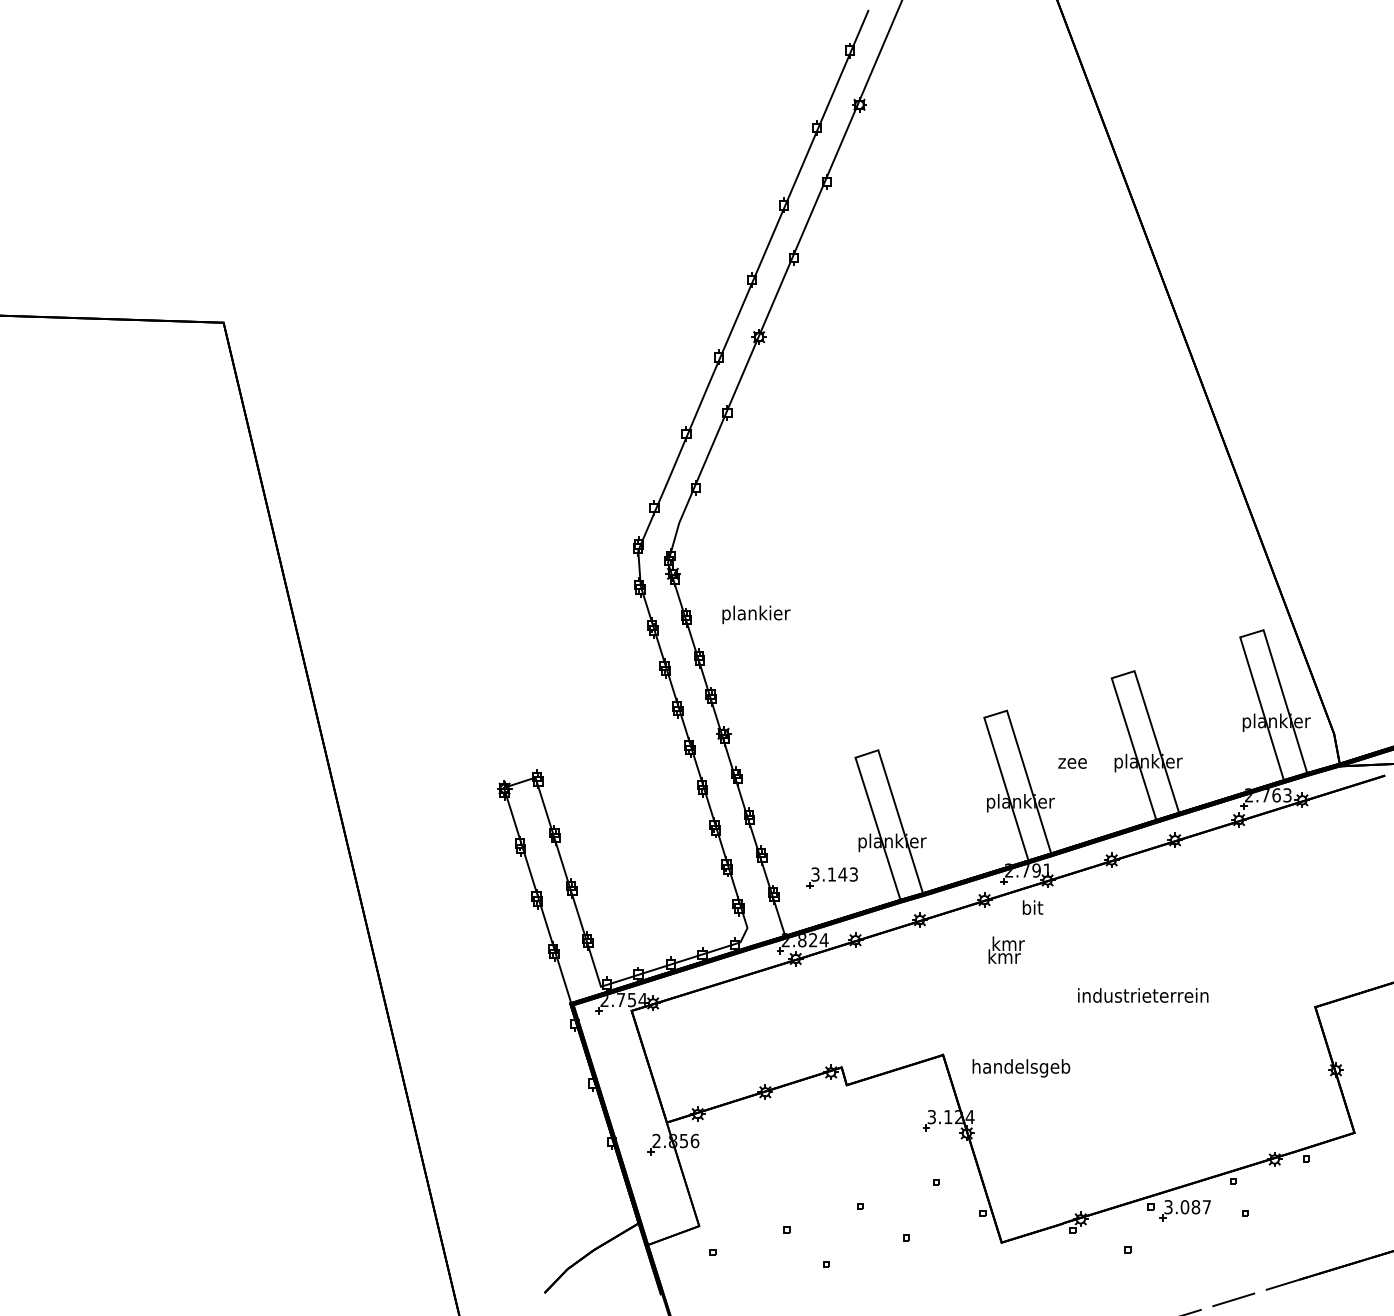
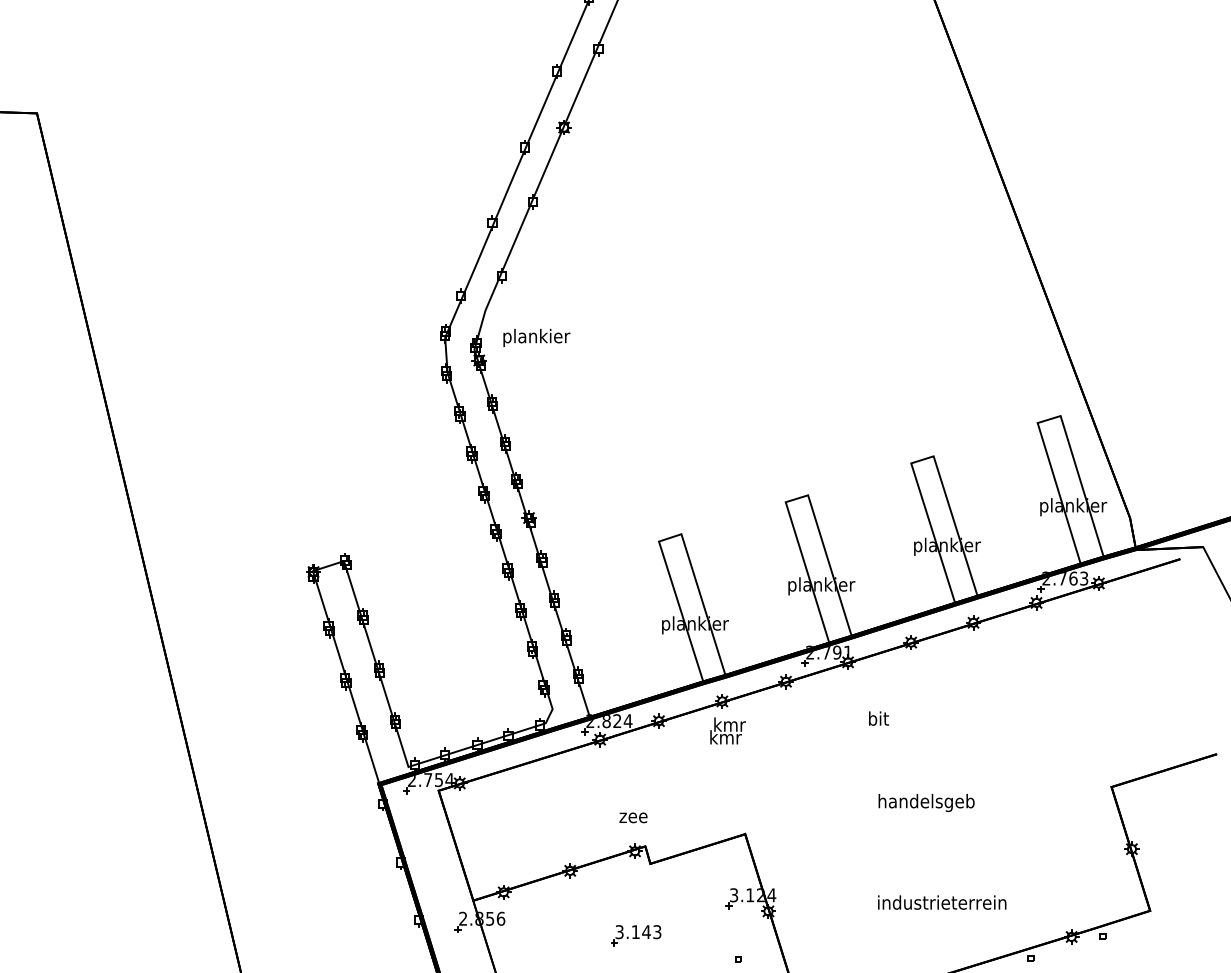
text: (756, 614) -> (536, 337), moved
text: (1072, 763) -> (633, 817), moved
part: (831, 877) -> (635, 935), moved
text: (1032, 907) -> (878, 718), moved
text: (1006, 949) -> (727, 730), moved
text: (1143, 995) -> (942, 902), moved
text: (1021, 1068) -> (926, 803), moved

